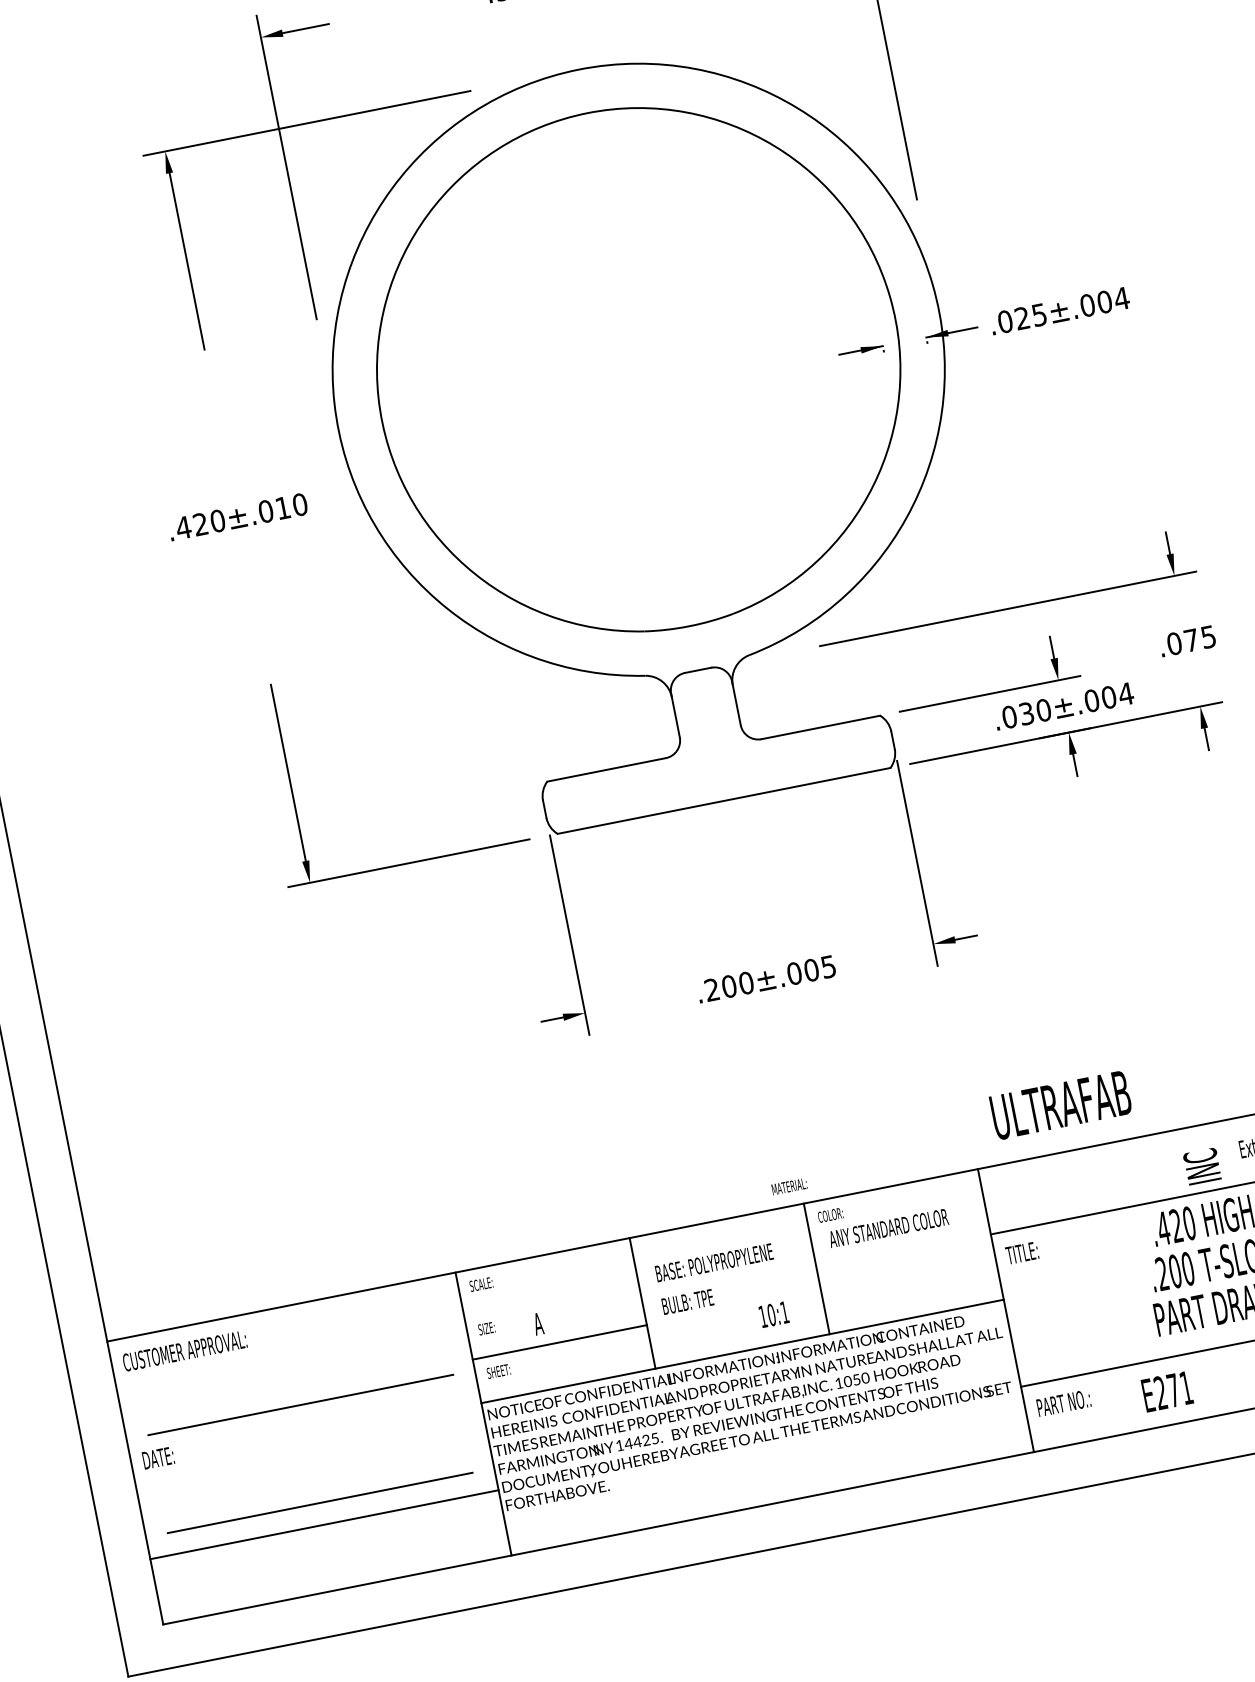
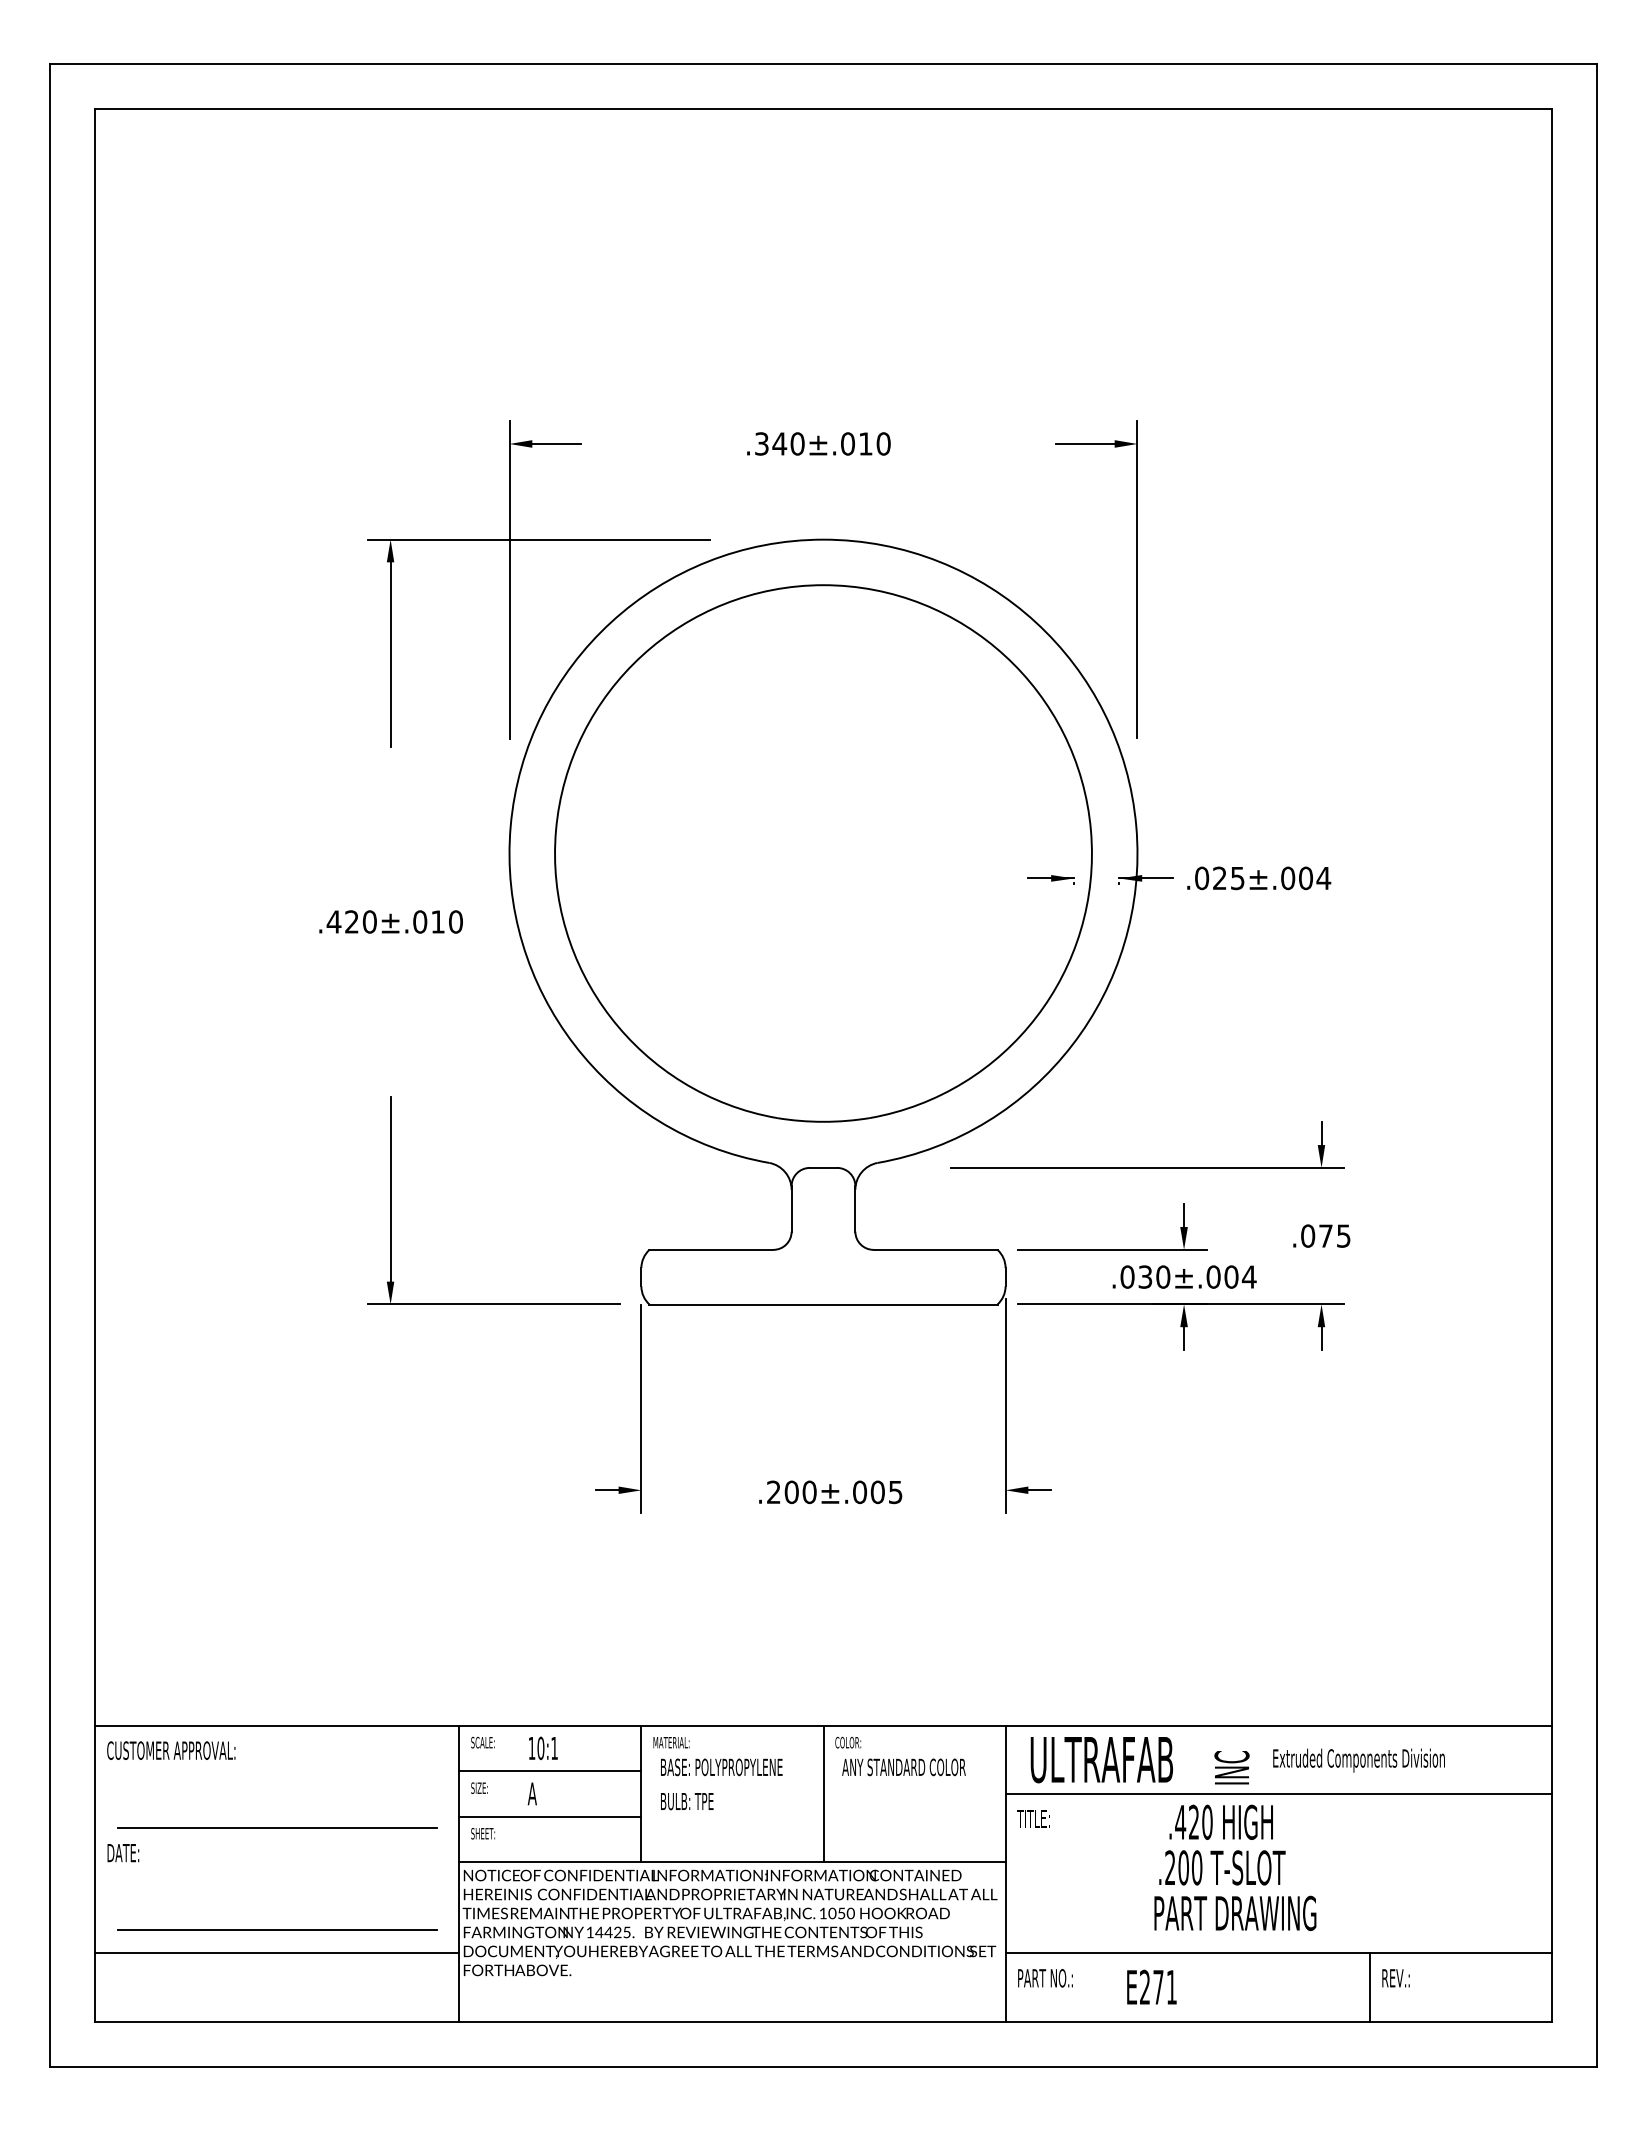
text: (1060, 1105) -> (1101, 1760), moved
text: (789, 1186) -> (671, 1742), moved
line: (551, 1299) -> (550, 1771), added
text: (773, 1313) -> (543, 1747), moved

